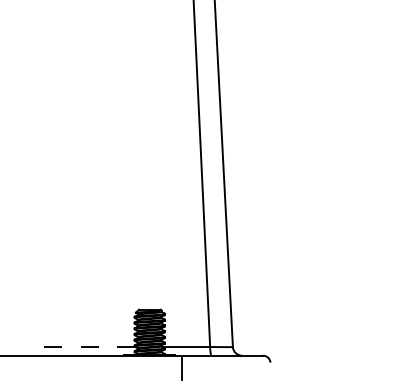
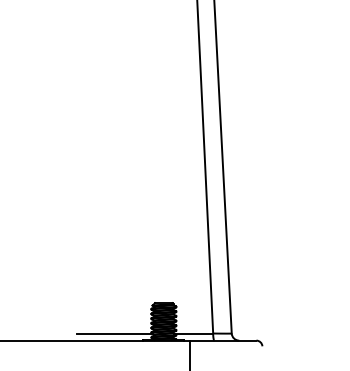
line: (89, 346) -> (114, 333), dashed -> solid

